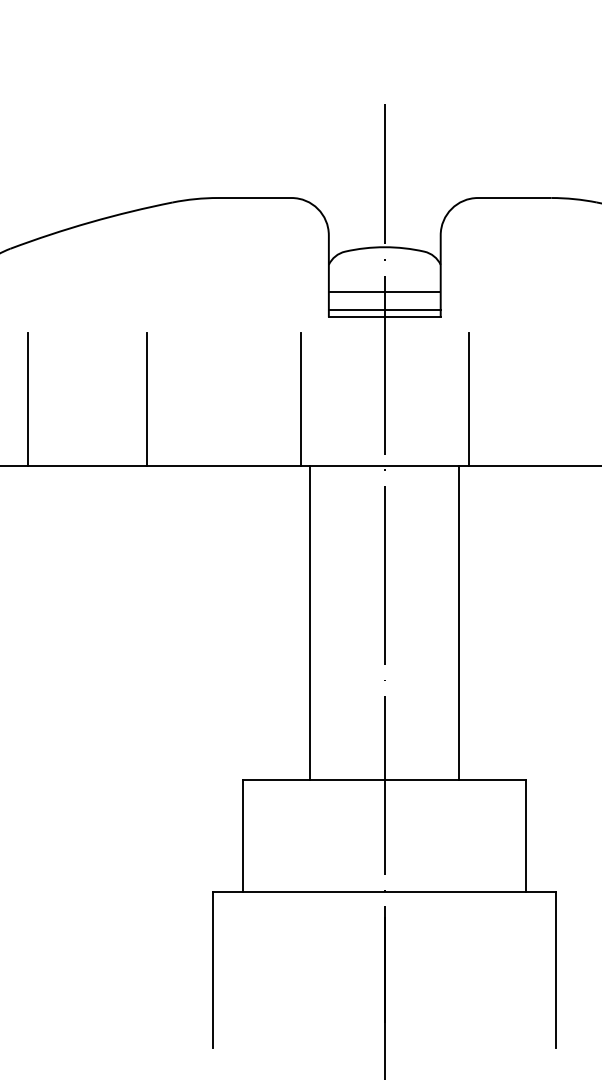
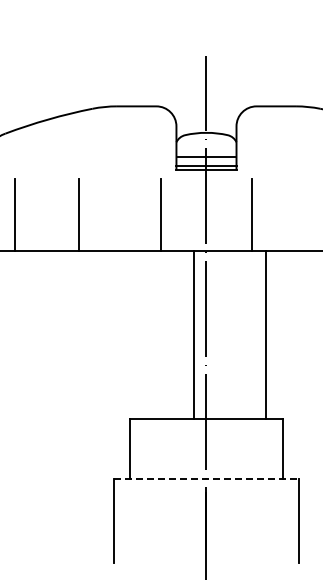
line: (310, 622) -> (194, 334), moved
line: (459, 622) -> (265, 334), moved
line: (384, 891) -> (206, 478), solid -> dashed

